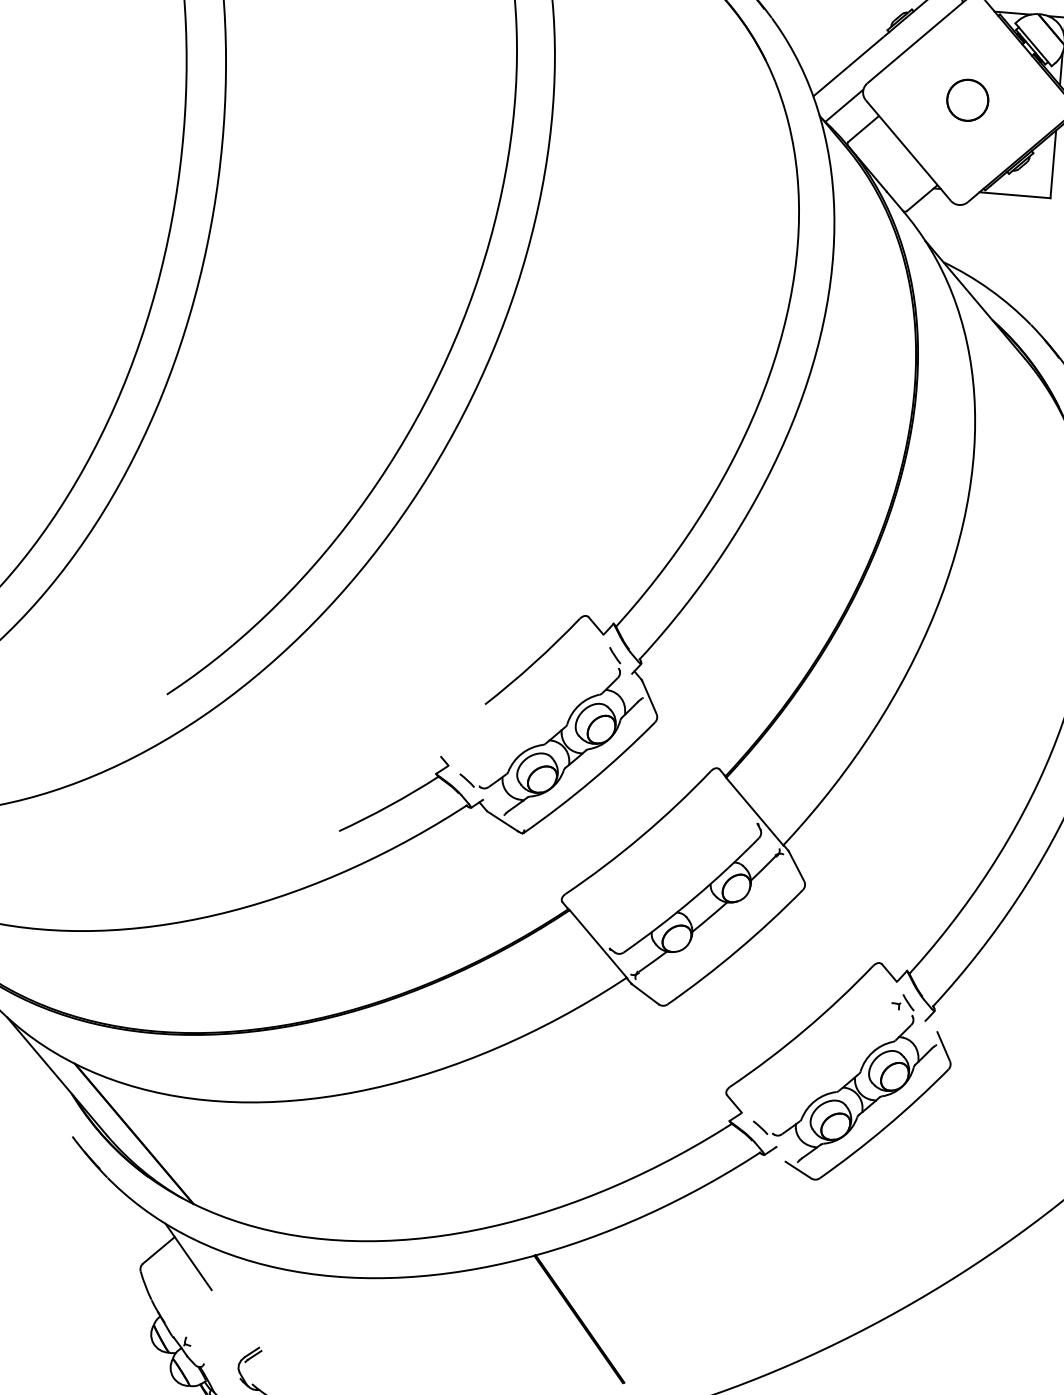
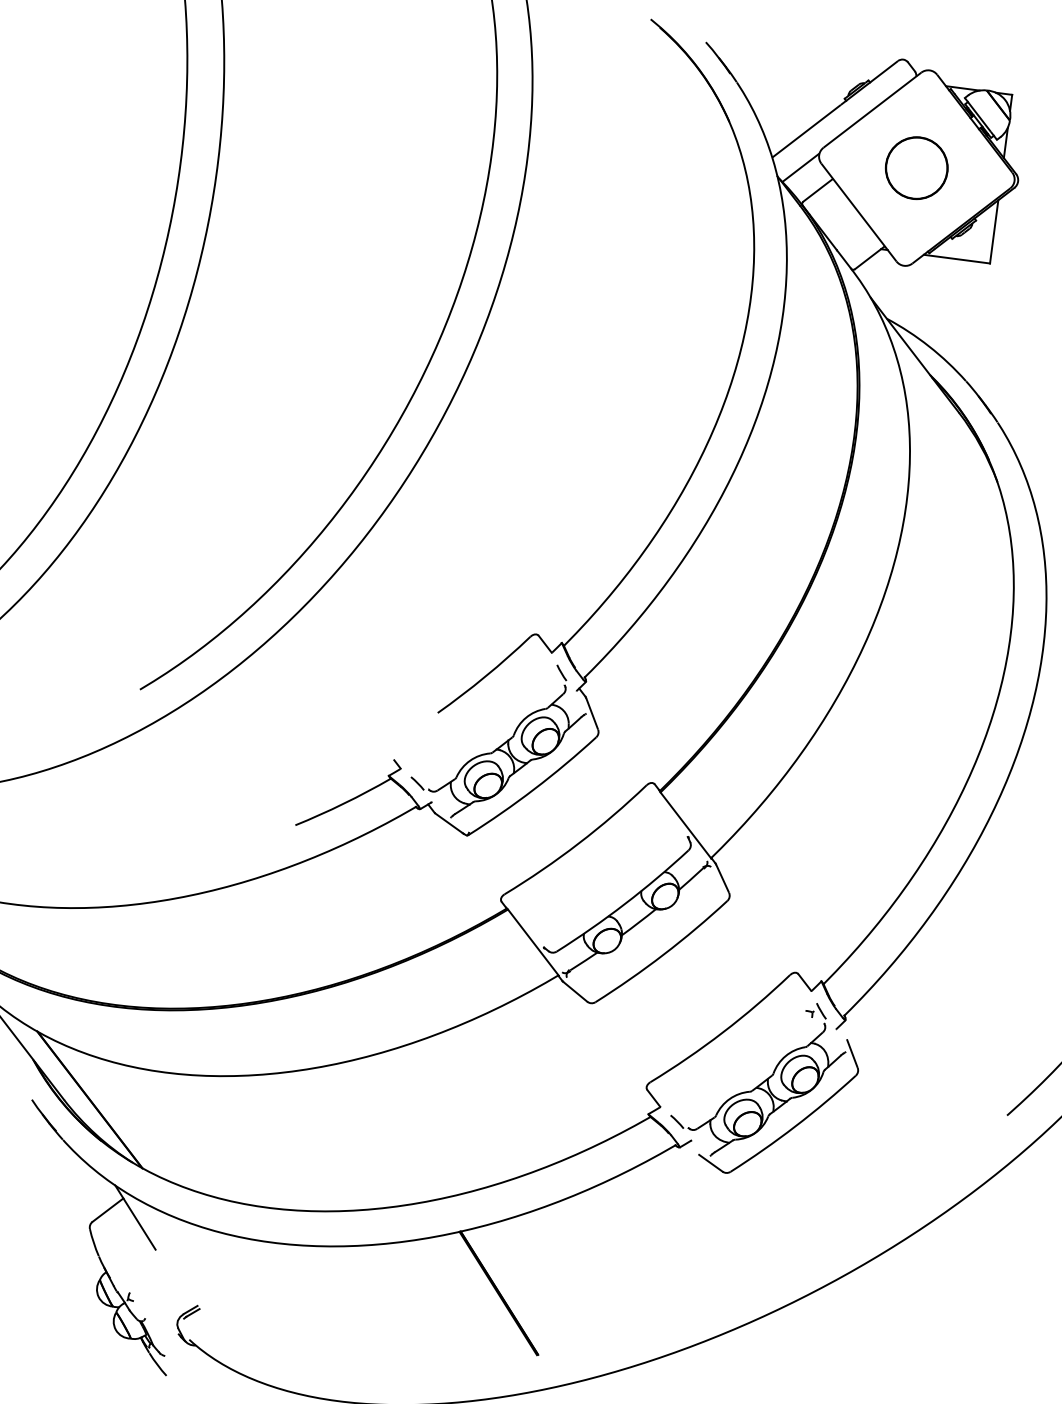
part: (967, 99) -> (916, 167), size x1.6

